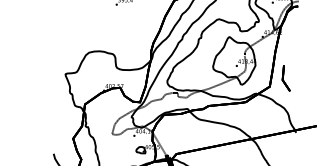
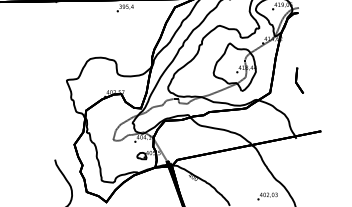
part: (286, 78) -> (299, 80), moved

